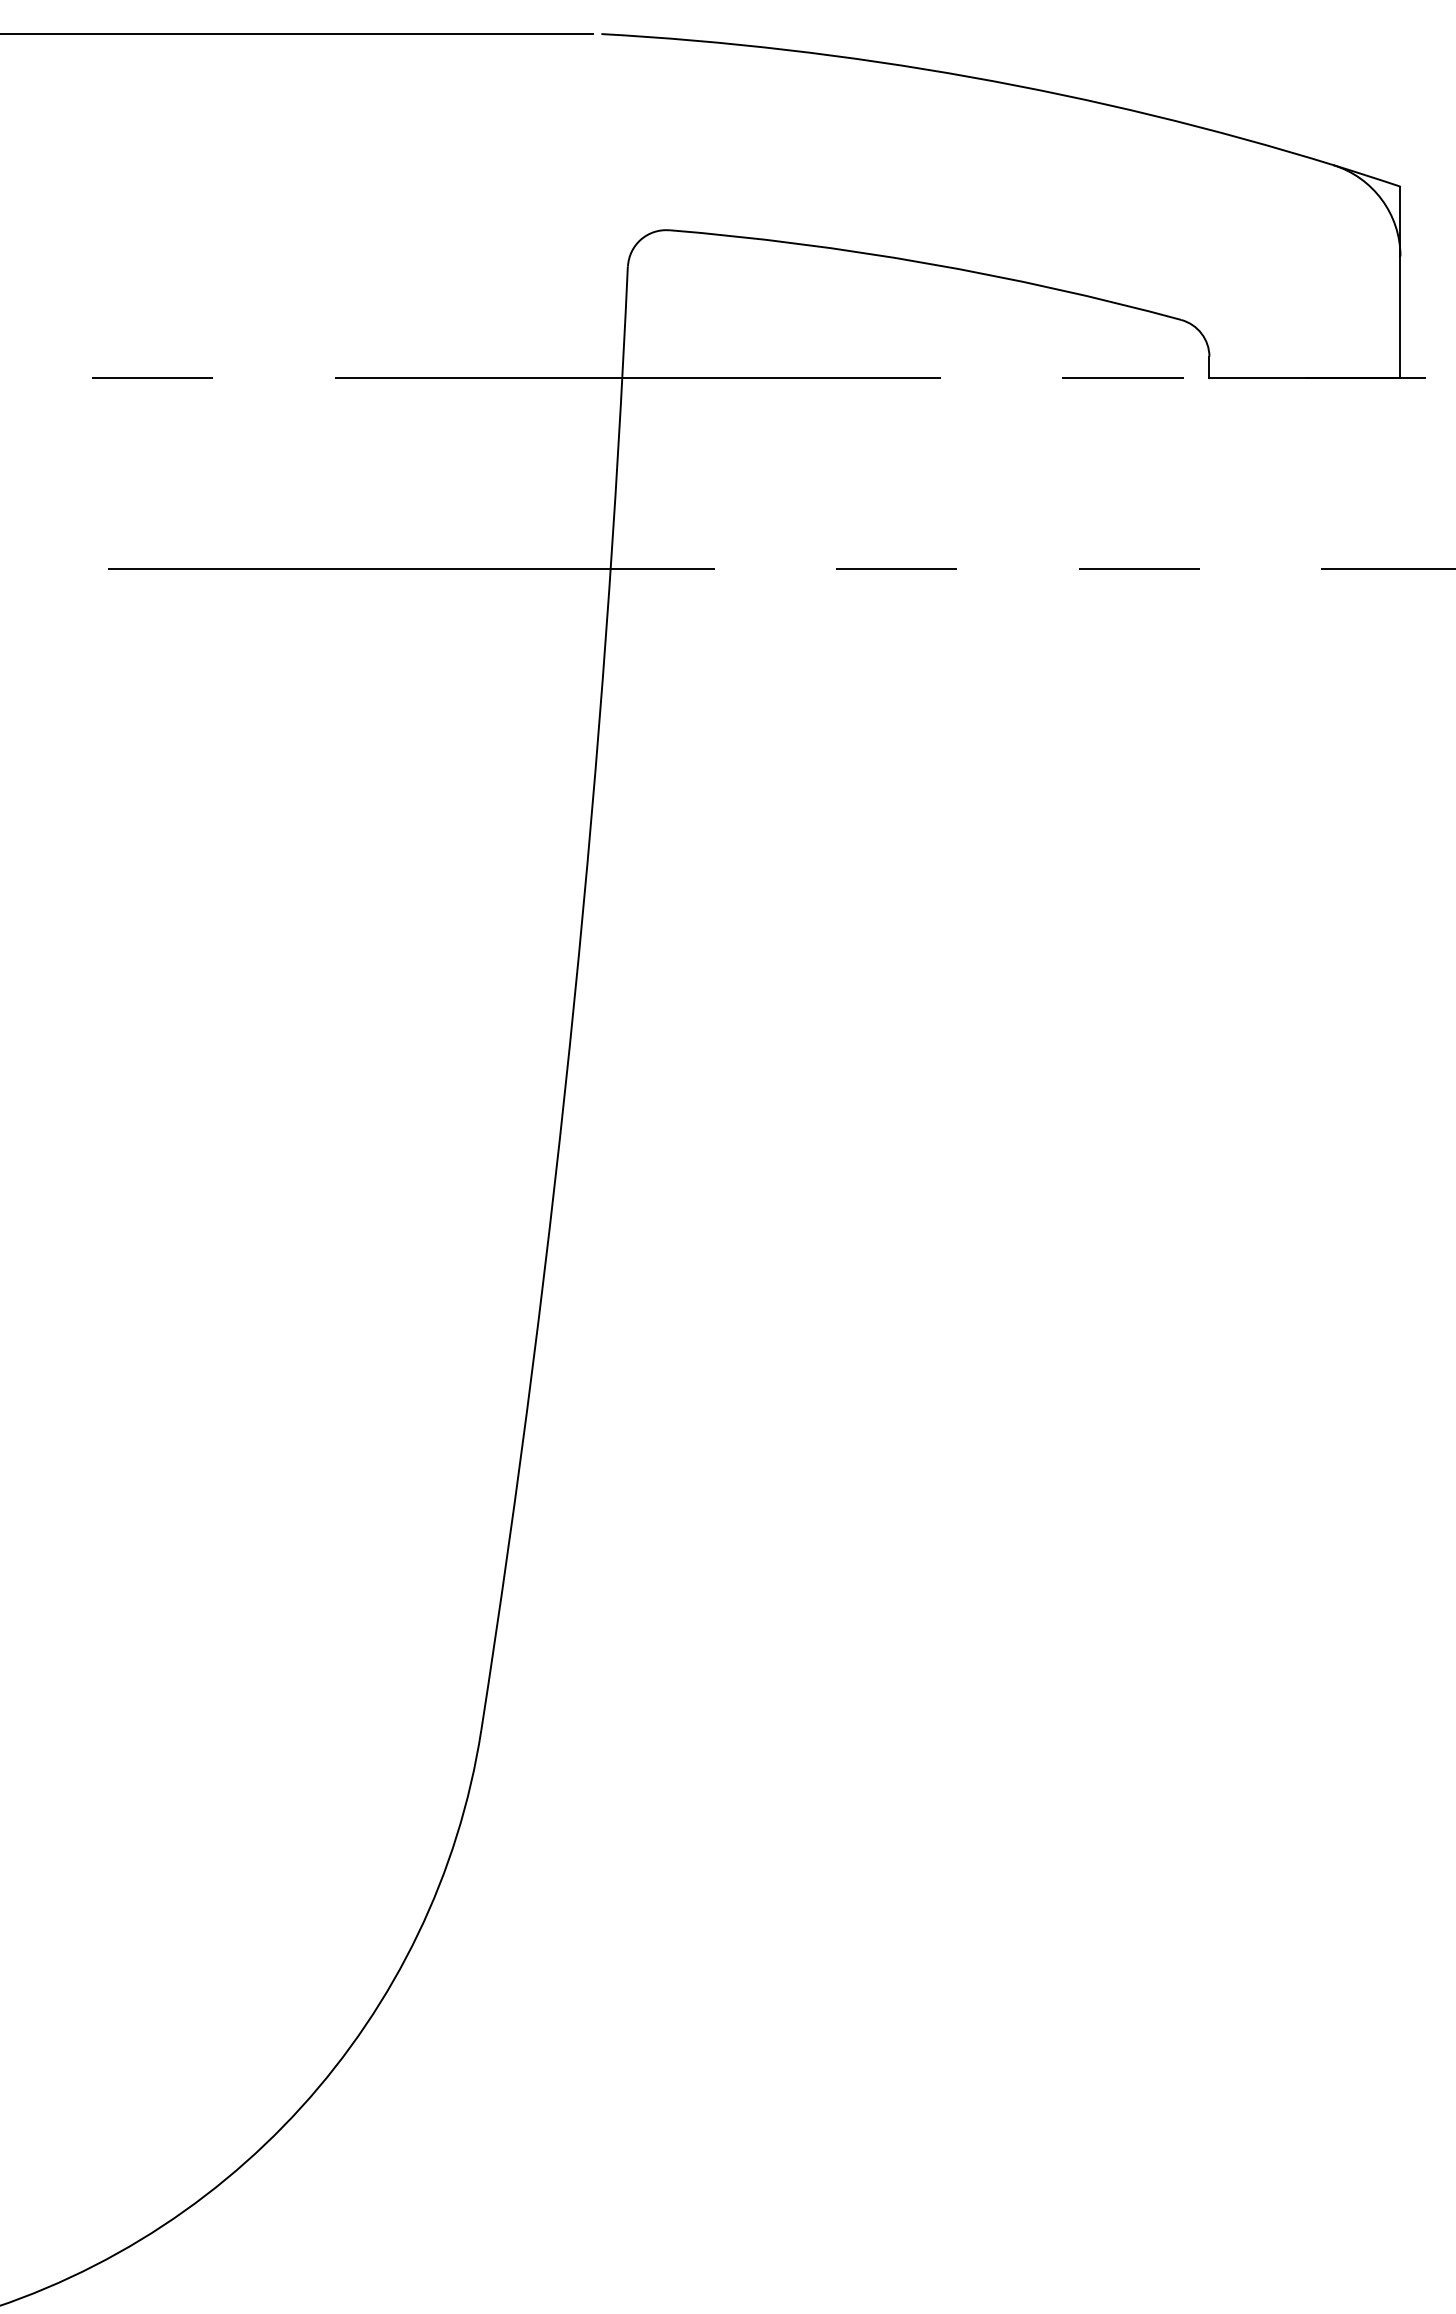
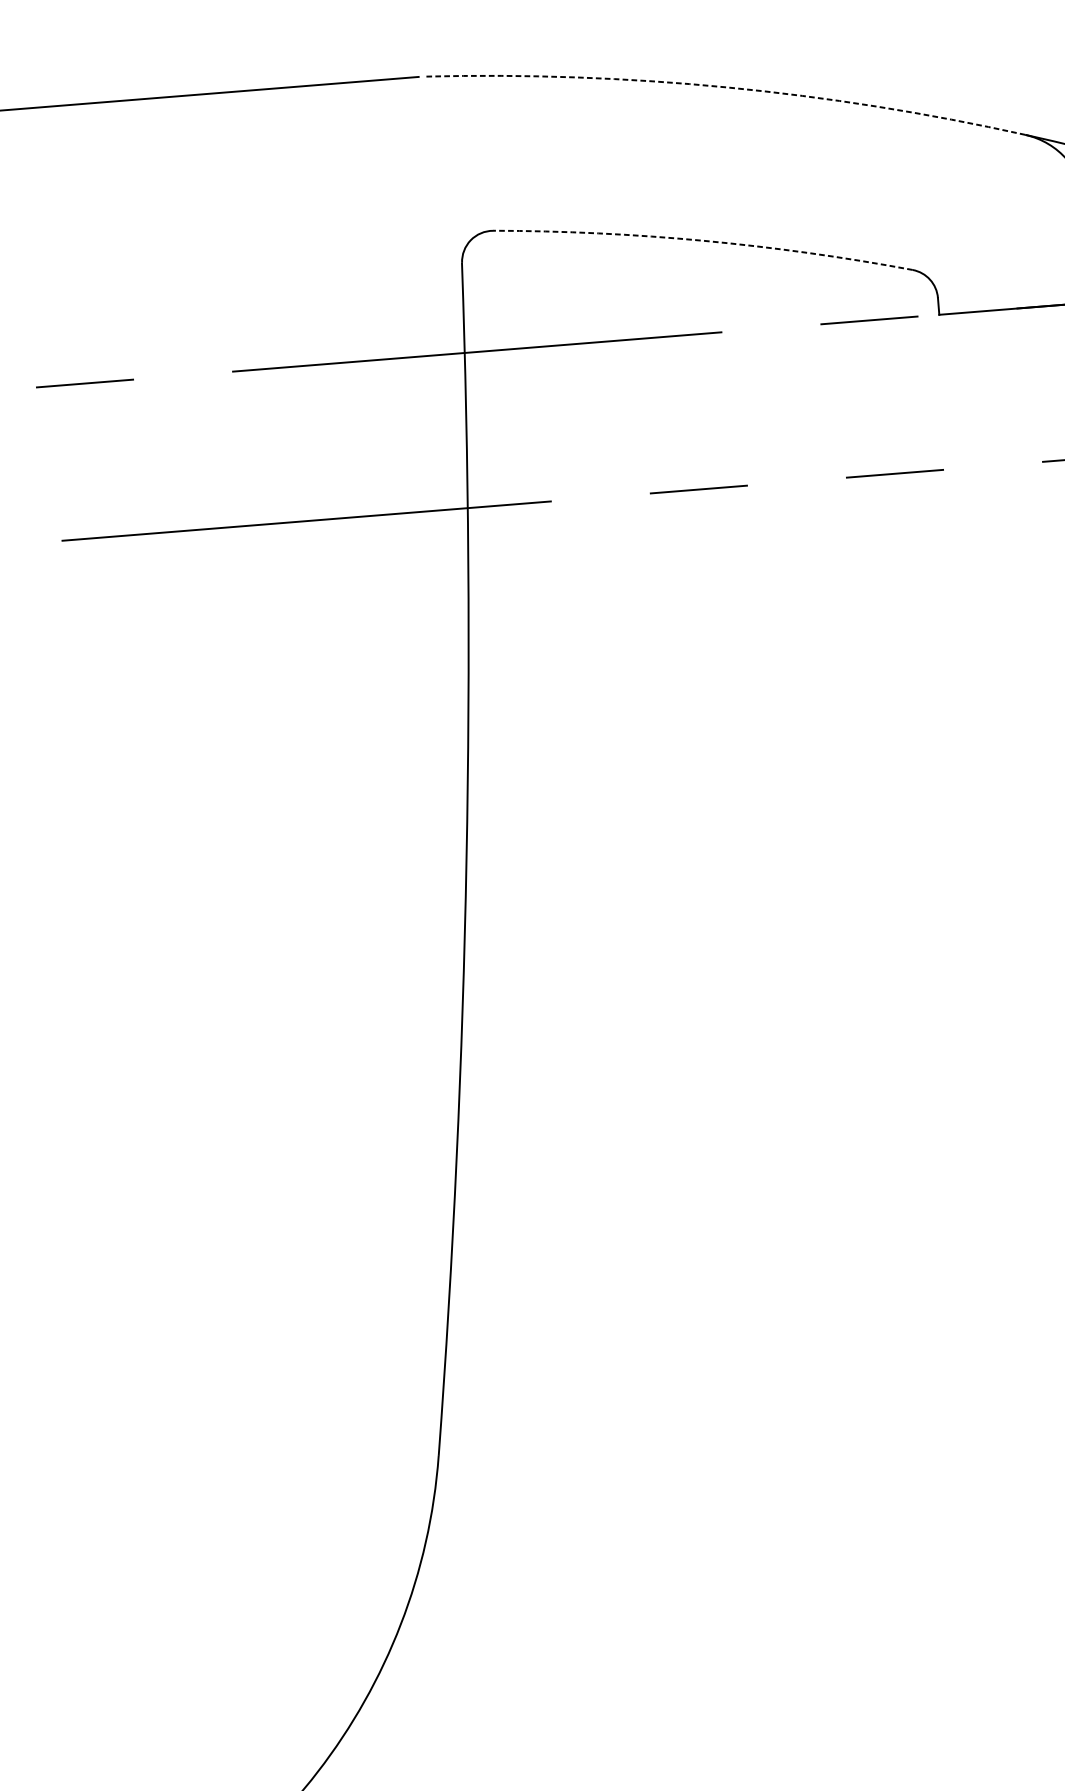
arc: (971, 77) -> (727, 87), solid -> dashed
arc: (927, 263) -> (704, 240), solid -> dashed

